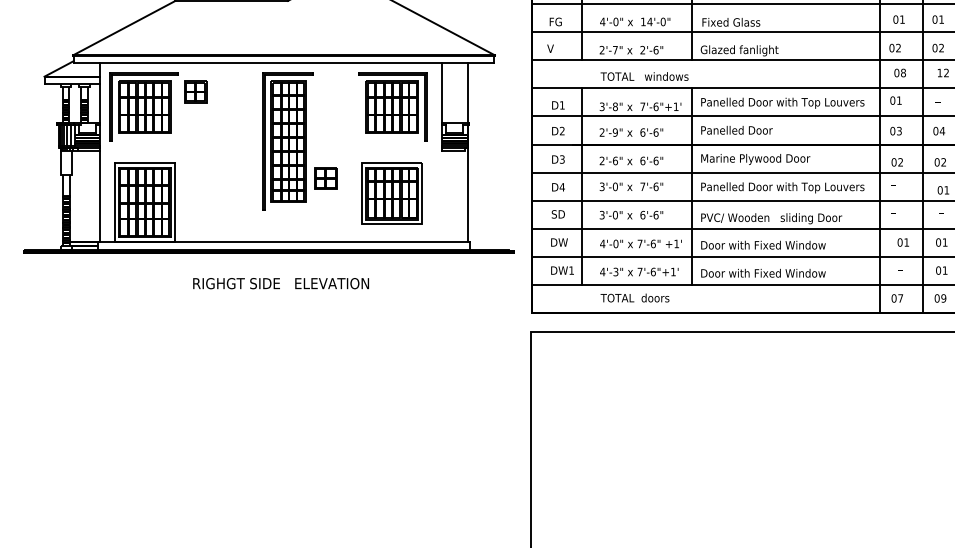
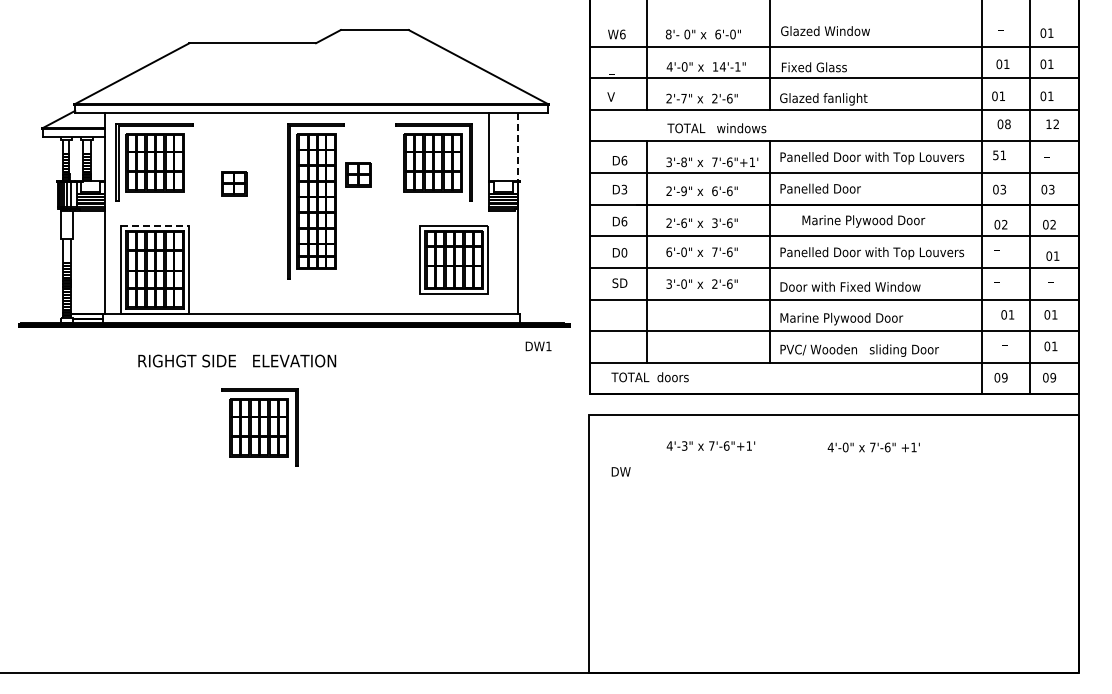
text: (662, 21) -> (737, 66), 14'-0" -> 14'-1"
text: (555, 23) -> (616, 68), FG -> _
text: (897, 47) -> (1001, 95), 02 -> 01
text: (941, 47) -> (1050, 95), 02 -> 01
part: (195, 91) -> (234, 183), moved
line: (467, 92) -> (517, 146), solid -> dashed
text: (892, 100) -> (995, 155), 01 -> 51
text: (562, 105) -> (624, 160), D1 -> D6
text: (562, 131) -> (624, 189), D2 -> D3
text: (942, 131) -> (1051, 189), 04 -> 03
text: (562, 159) -> (624, 221), D3 -> D6
text: (755, 159) -> (863, 221), moved
text: (642, 160) -> (714, 222), 6'-6" -> 3'-6"
line: (145, 163) -> (155, 225), solid -> dashed
part: (325, 178) -> (358, 174), moved
text: (562, 187) -> (624, 252), D4 -> D0
text: (602, 187) -> (669, 252), 3'-0" -> 6'-0"
part: (391, 193) -> (453, 259), moved
text: (642, 214) -> (714, 283), 6'-6" -> 2'-6"
text: (771, 218) -> (859, 287), PVC/ Wooden   sliding Door -> Door with Fixed Window
text: (558, 242) -> (620, 471), moved
text: (640, 243) -> (873, 447), moved
text: (763, 245) -> (850, 318), Door with Fixed Window -> Marine Plywood Door
text: (562, 270) -> (538, 346), moved
text: (638, 271) -> (710, 445), moved
text: (771, 274) -> (859, 350), Door with Fixed Window -> PVC/ Wooden   sliding Door
text: (281, 283) -> (237, 360), moved
text: (634, 298) -> (649, 377), moved
text: (900, 298) -> (1004, 377), 07 -> 09
part: (237, 342) -> (259, 427), added

